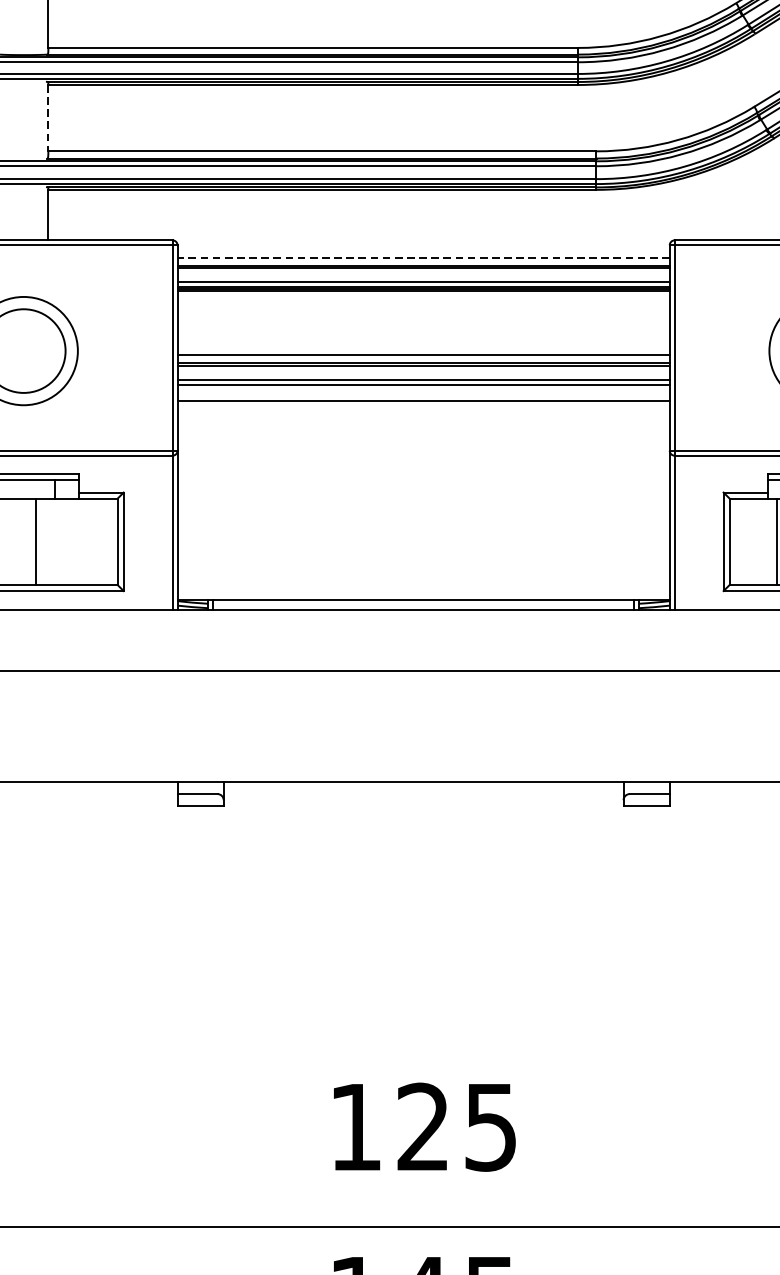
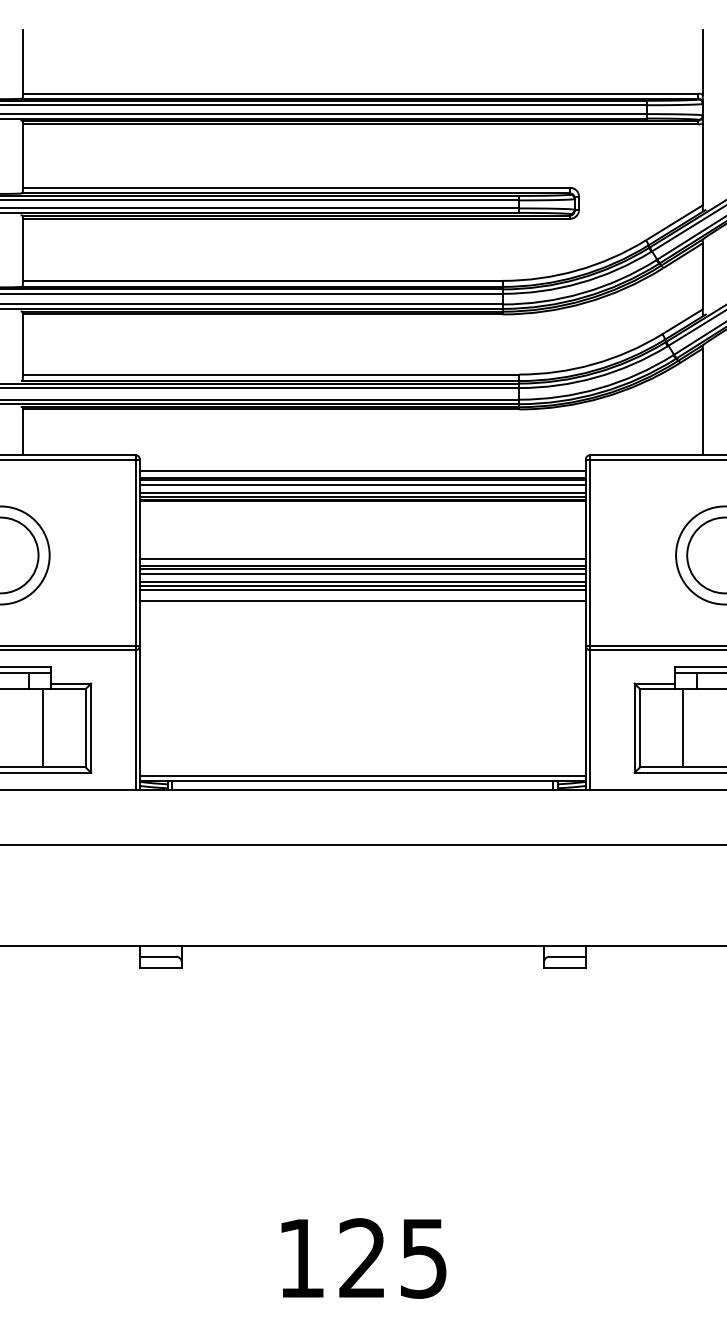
line: (47, 118) -> (22, 344), dashed -> solid
line: (423, 258) -> (362, 471), dashed -> solid
line: (423, 272) -> (362, 484), added
line: (423, 370) -> (362, 573), added
line: (423, 388) -> (362, 589), added
line: (36, 542) -> (43, 728), moved
line: (423, 595) -> (362, 776), added

